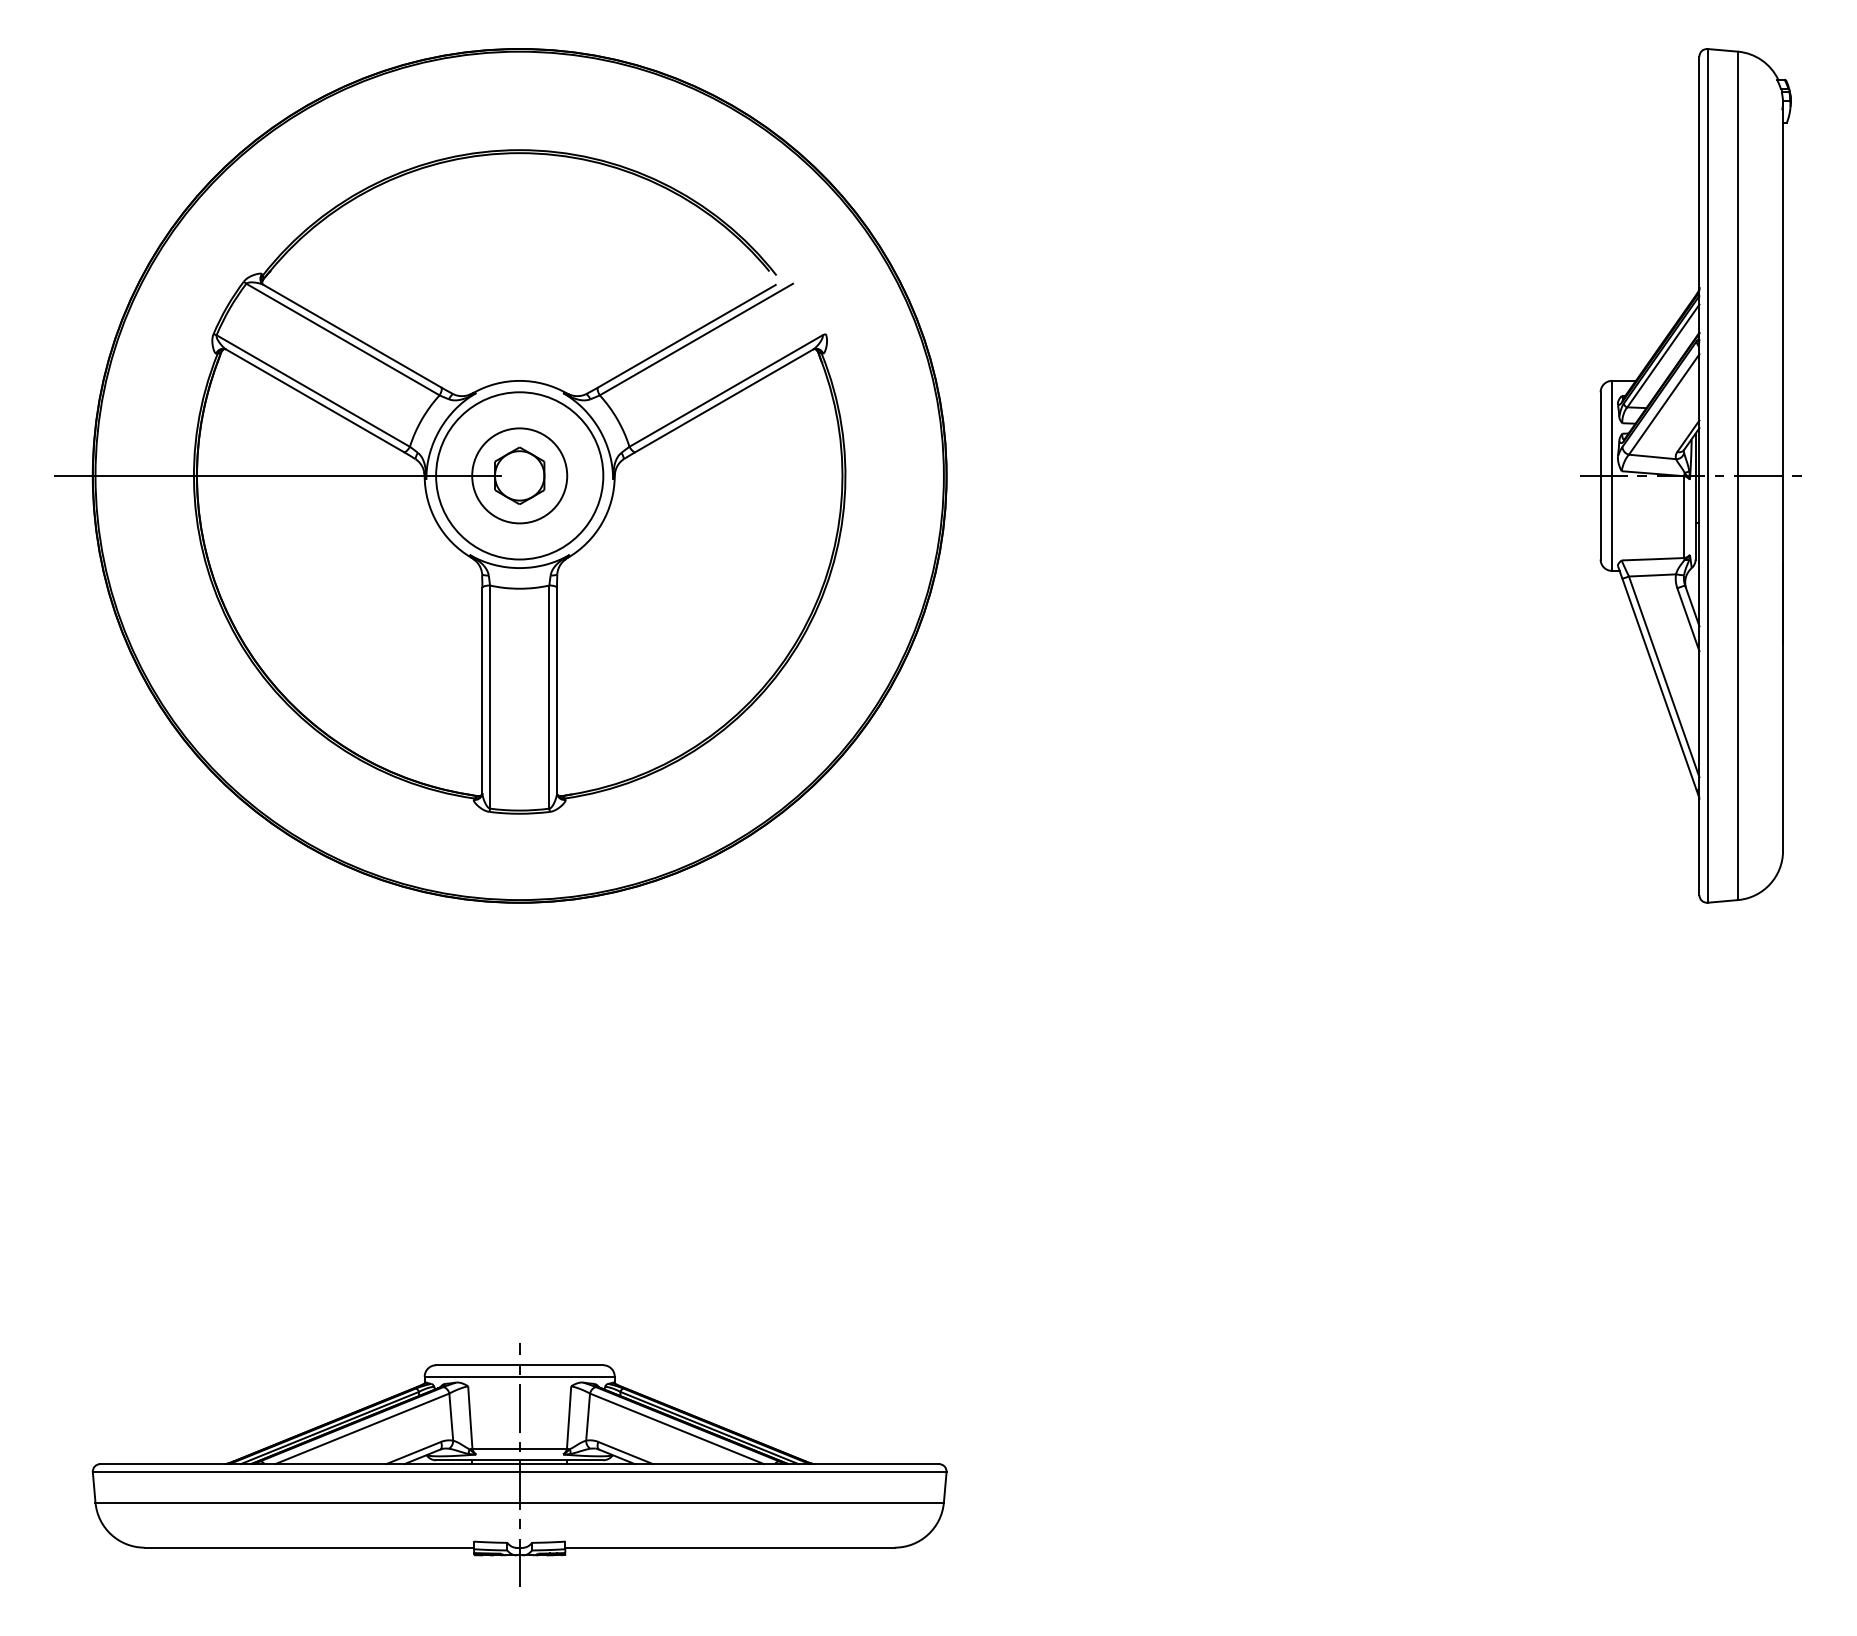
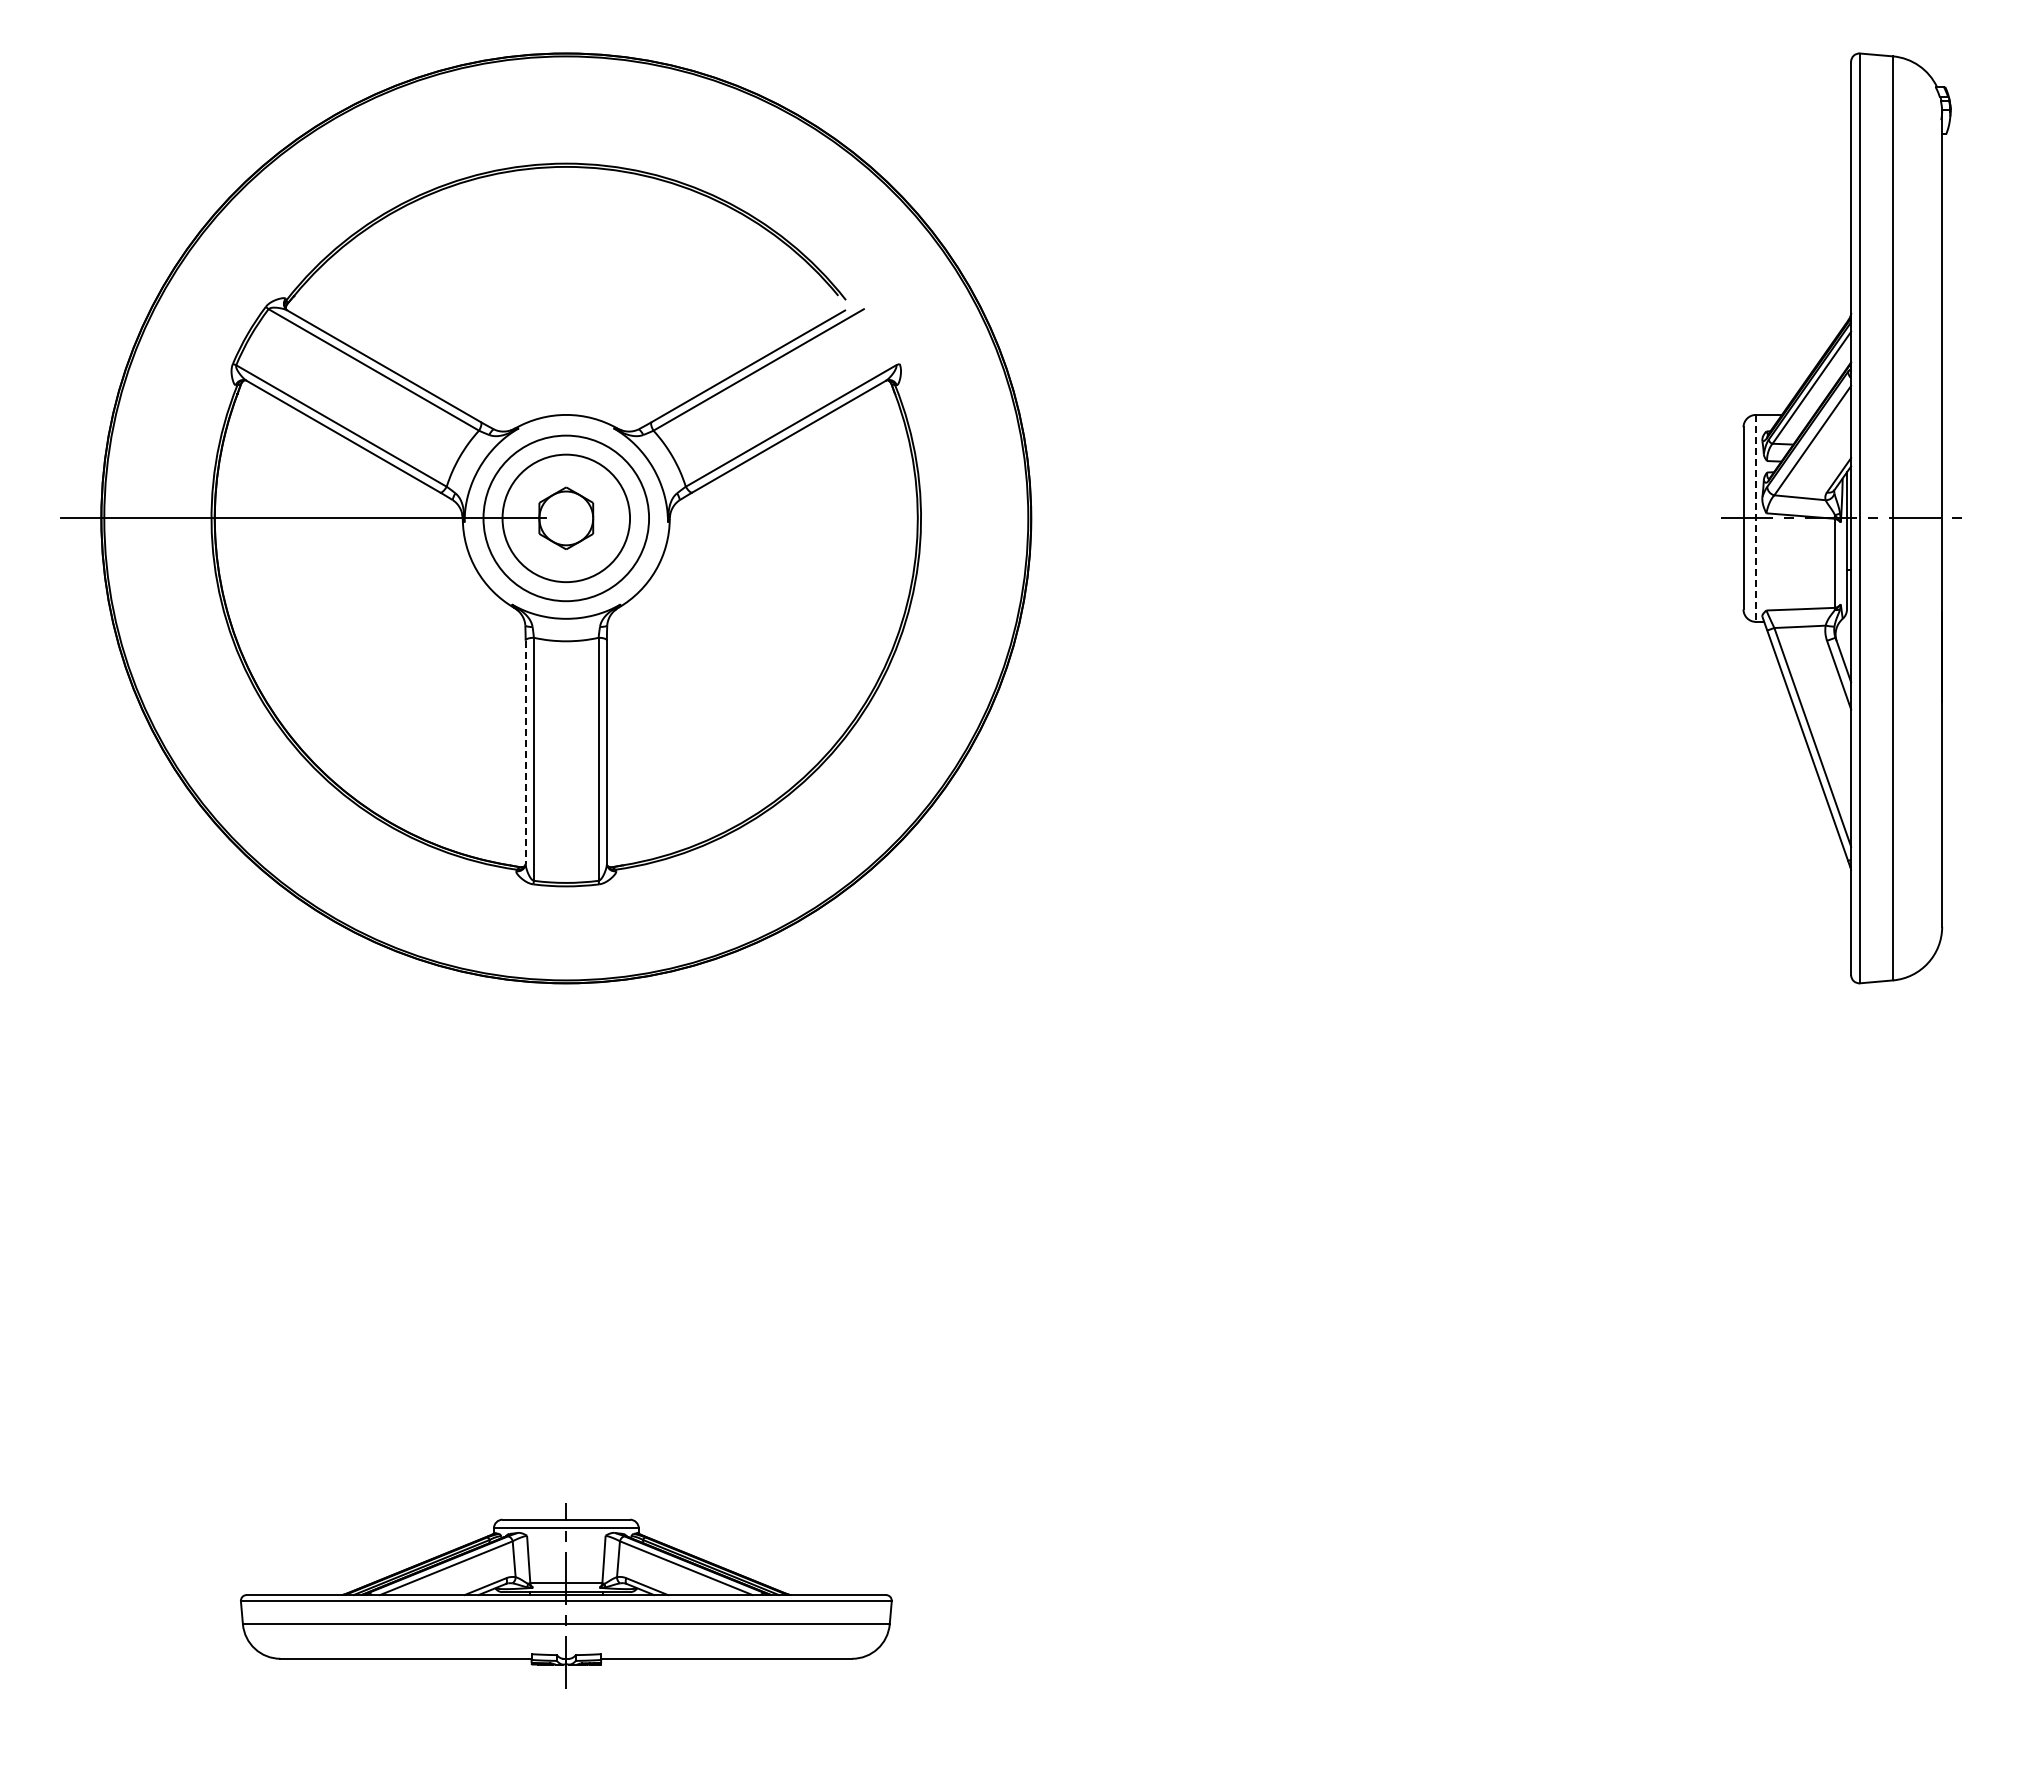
circle: (519, 475) -> (566, 518), size x0.7
circle: (519, 475) -> (566, 518), size x1.6
line: (1611, 475) -> (1755, 518), solid -> dashed
line: (482, 690) -> (525, 752), solid -> dashed
part: (519, 1464) -> (566, 1595), size x0.7

